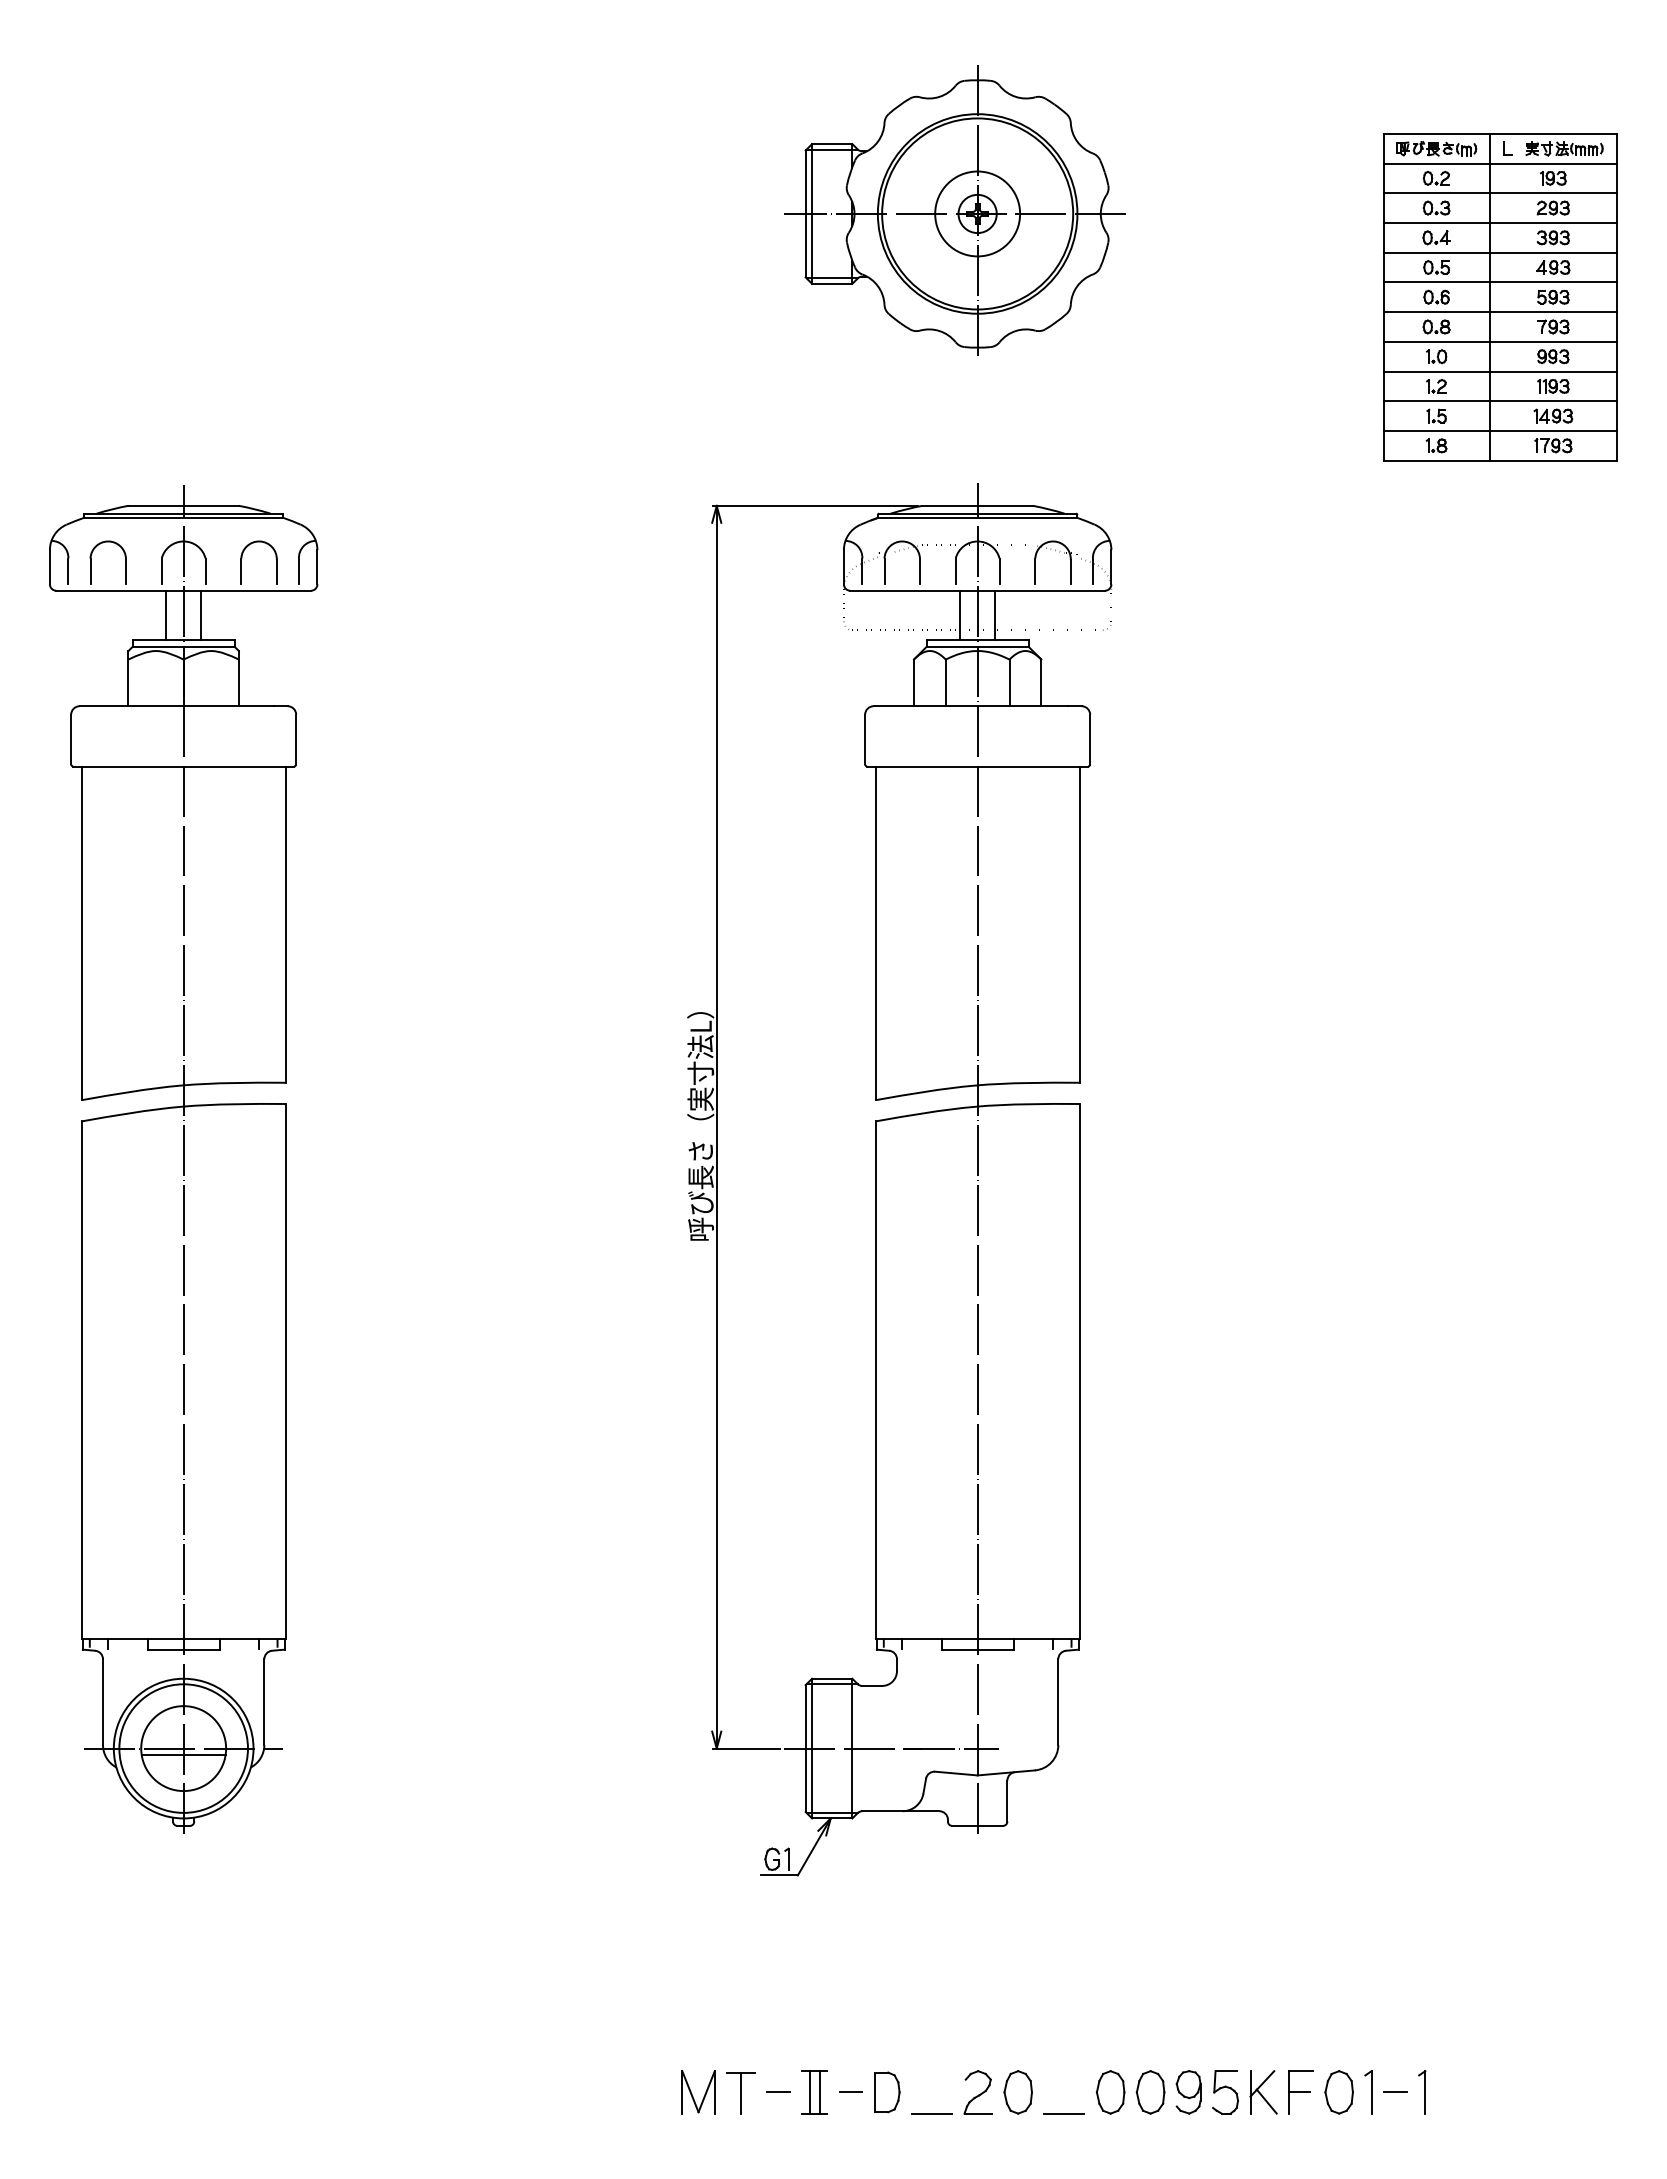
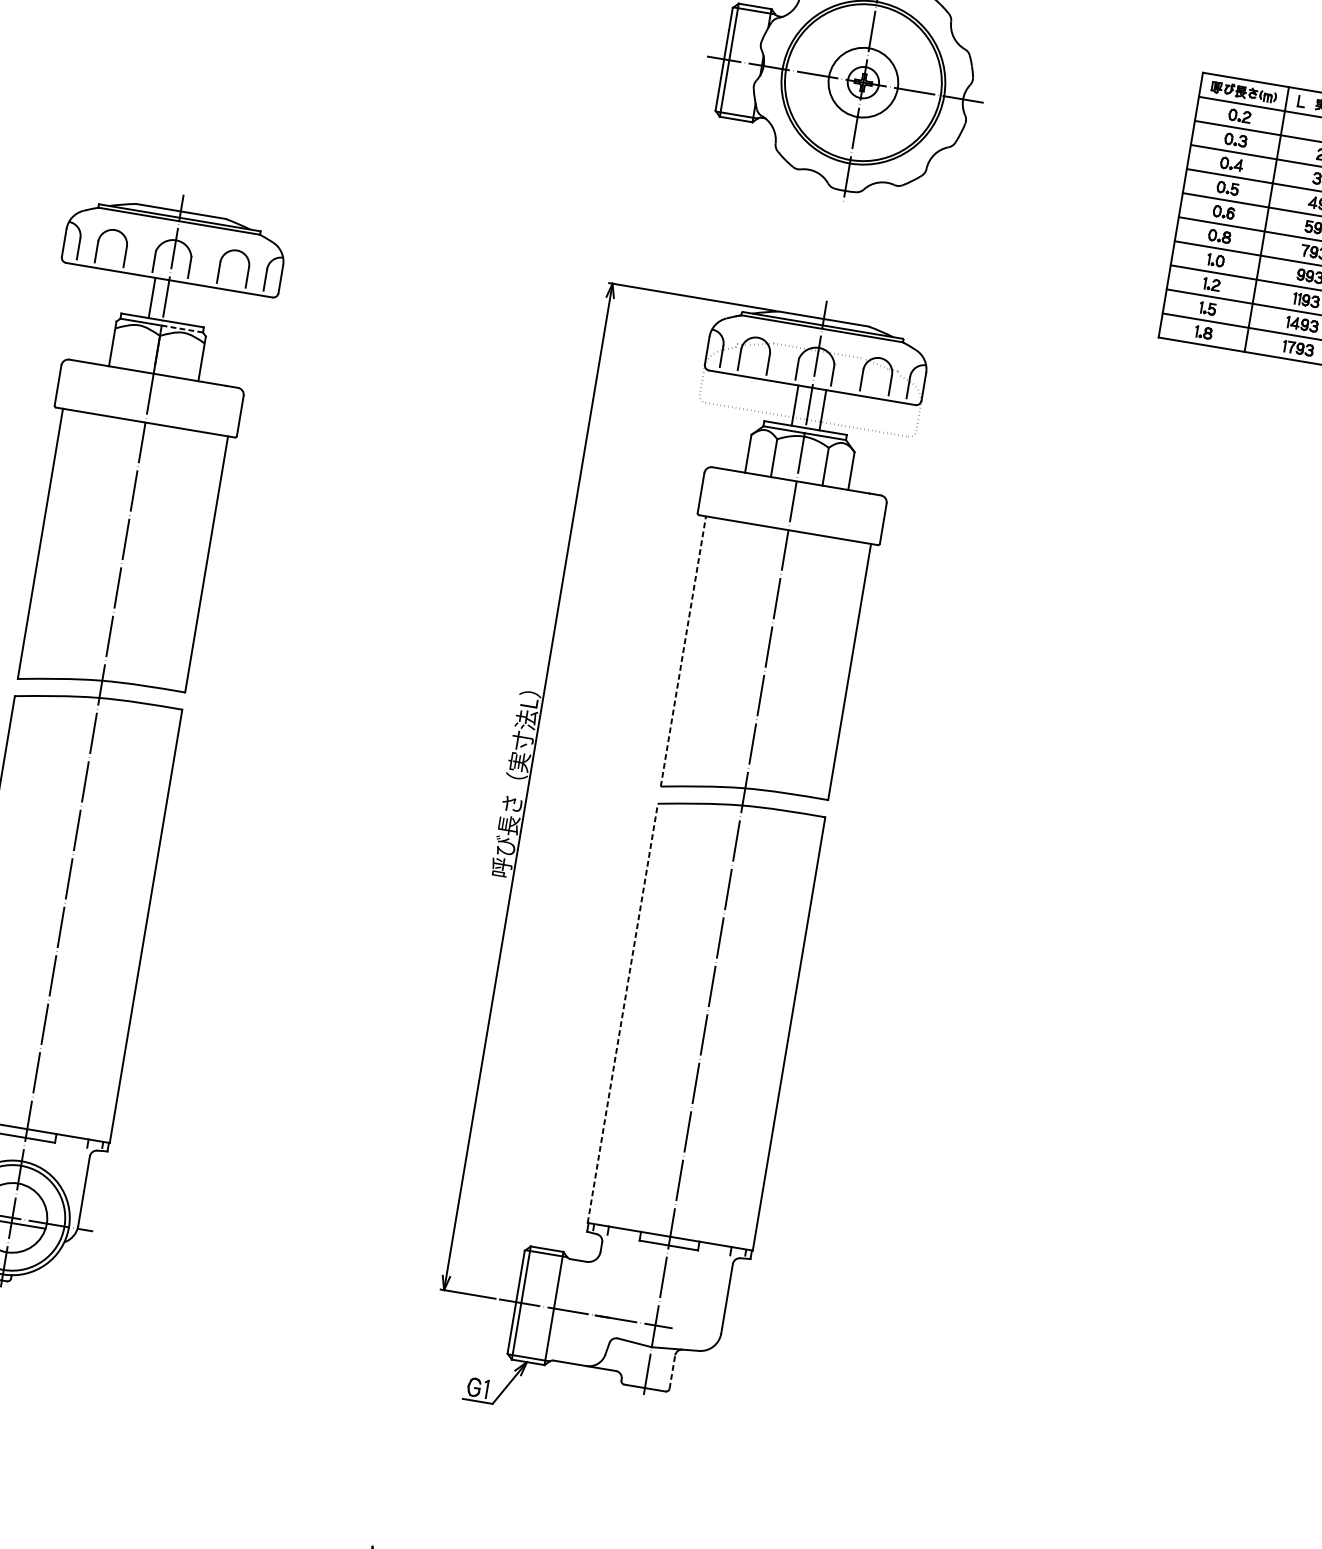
line: (200, 615) -> (179, 302), removed
line: (209, 646) -> (182, 328), solid -> dashed
line: (875, 933) -> (683, 651), solid -> dashed
line: (875, 1380) -> (622, 1013), solid -> dashed
line: (1007, 1801) -> (672, 1372), solid -> dashed

